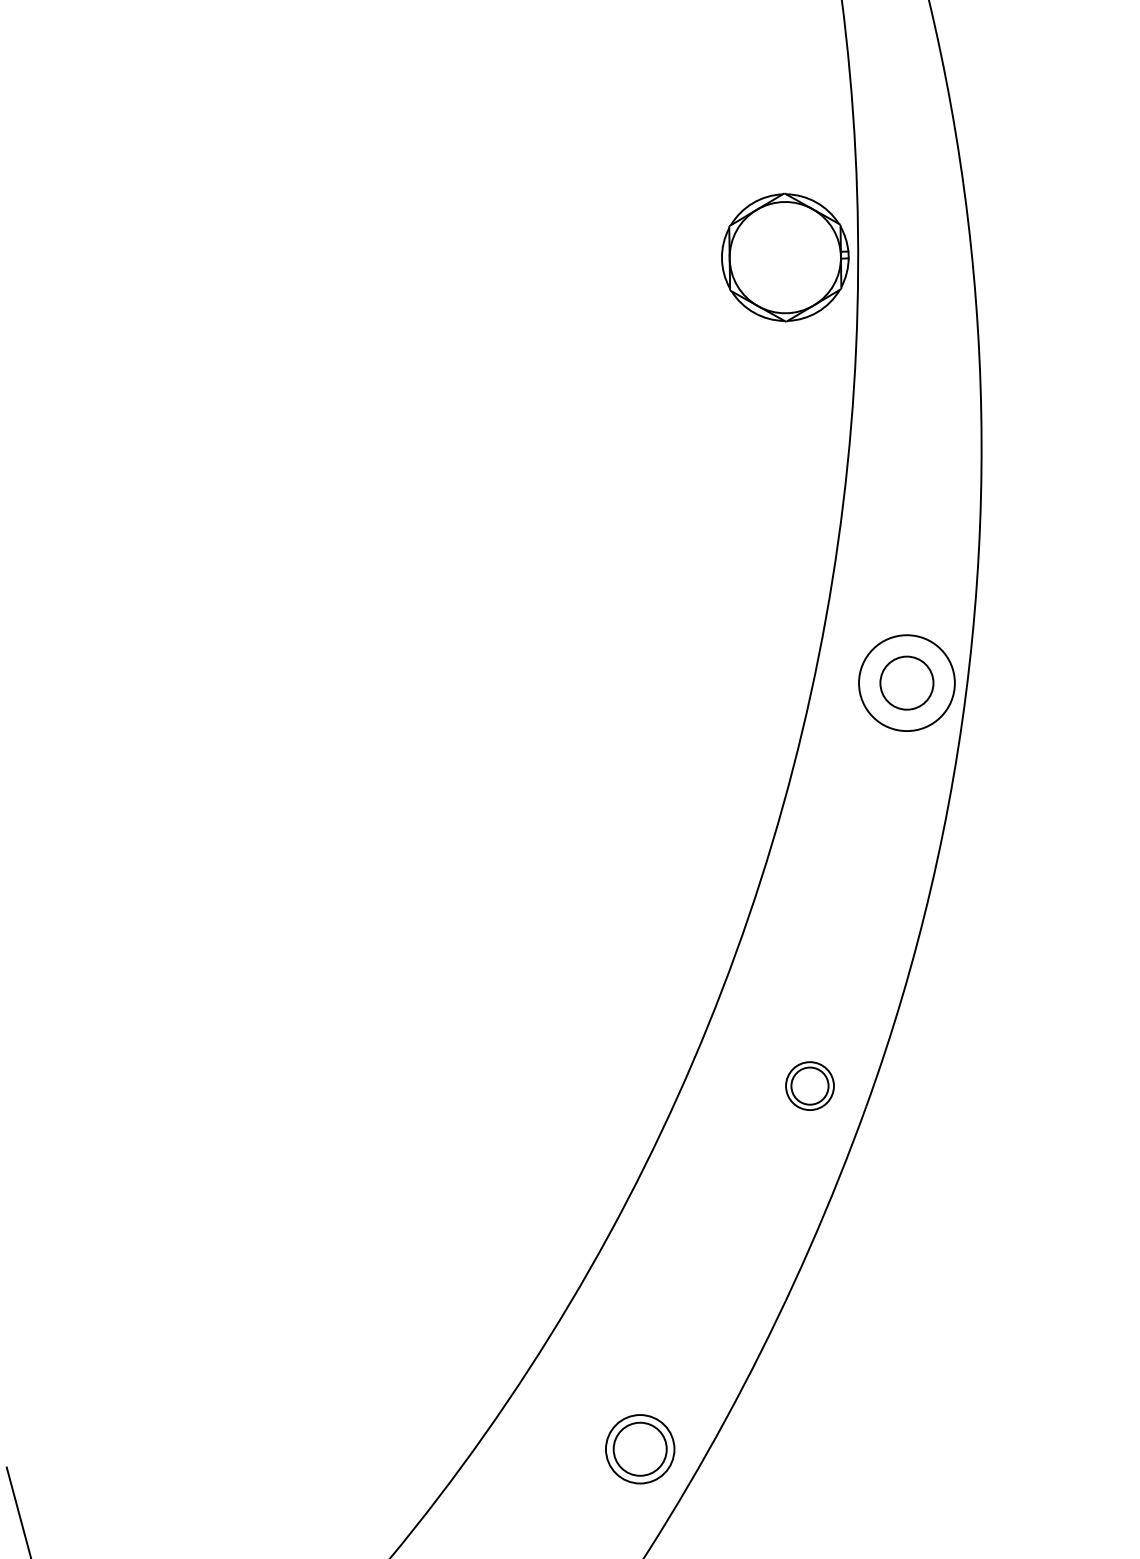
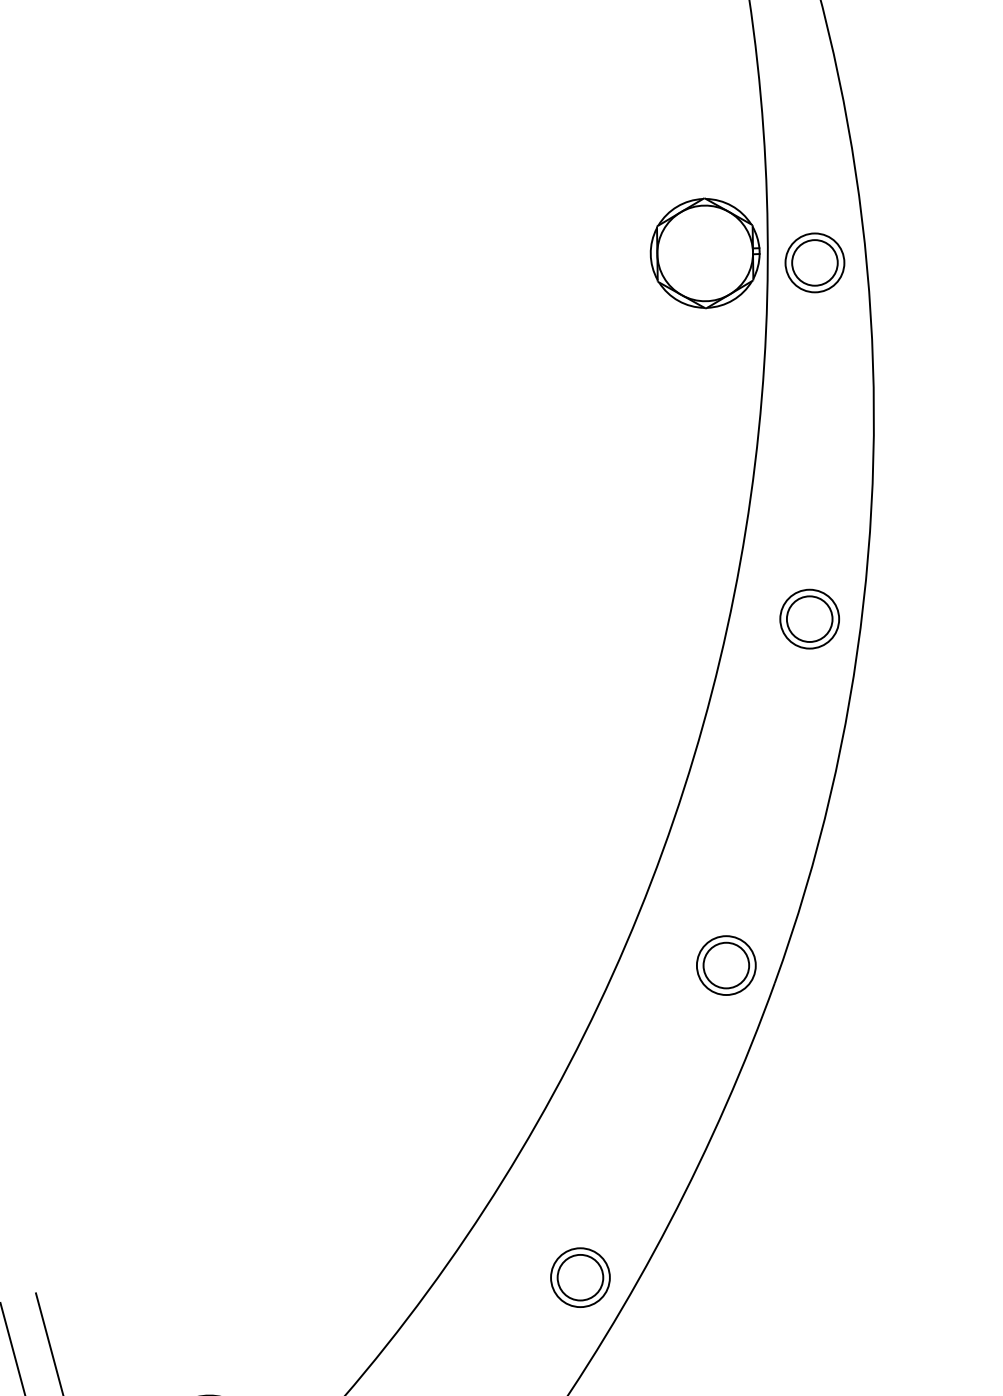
part: (912, 268) -> (814, 262), added
circle: (906, 682) -> (809, 618), size x0.71
part: (810, 1086) -> (726, 965), size x1.43

